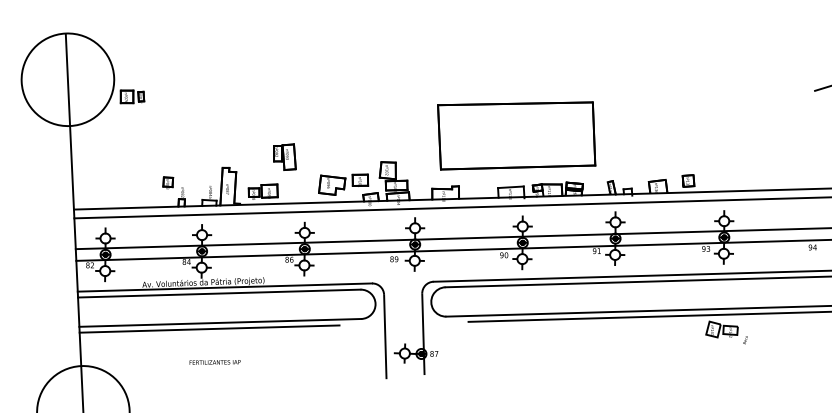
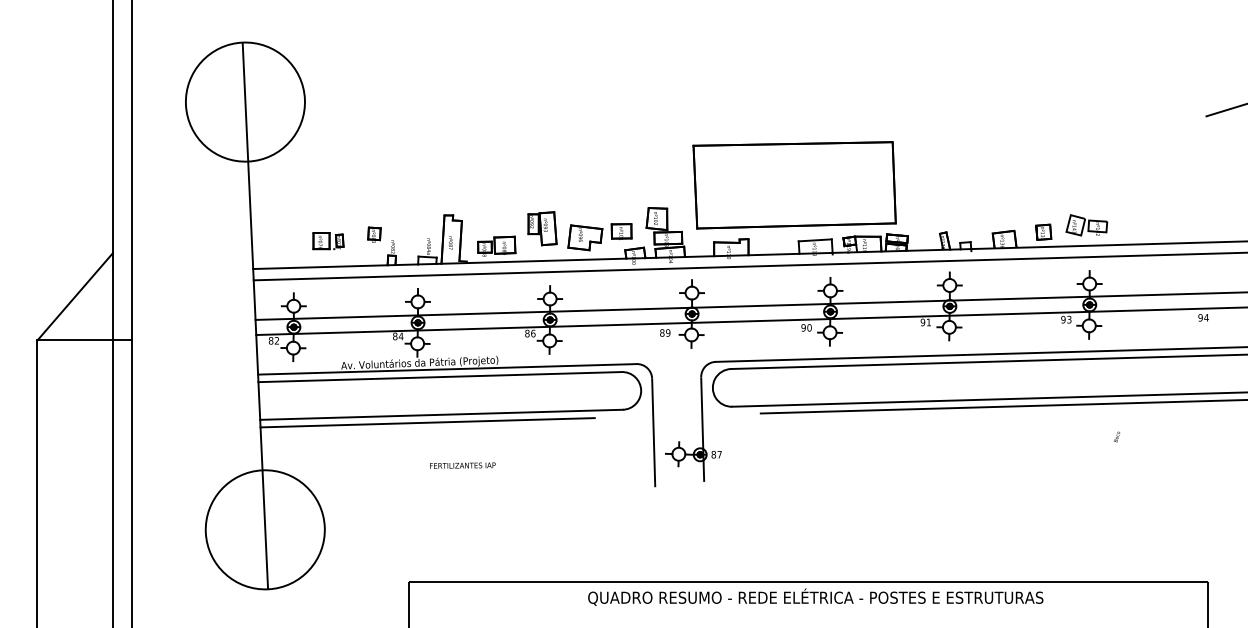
part: (132, 97) -> (328, 241), moved
part: (516, 136) -> (794, 185), moved
part: (284, 157) -> (542, 228), moved
part: (721, 329) -> (1086, 225), moved
text: (214, 362) -> (462, 465), moved

